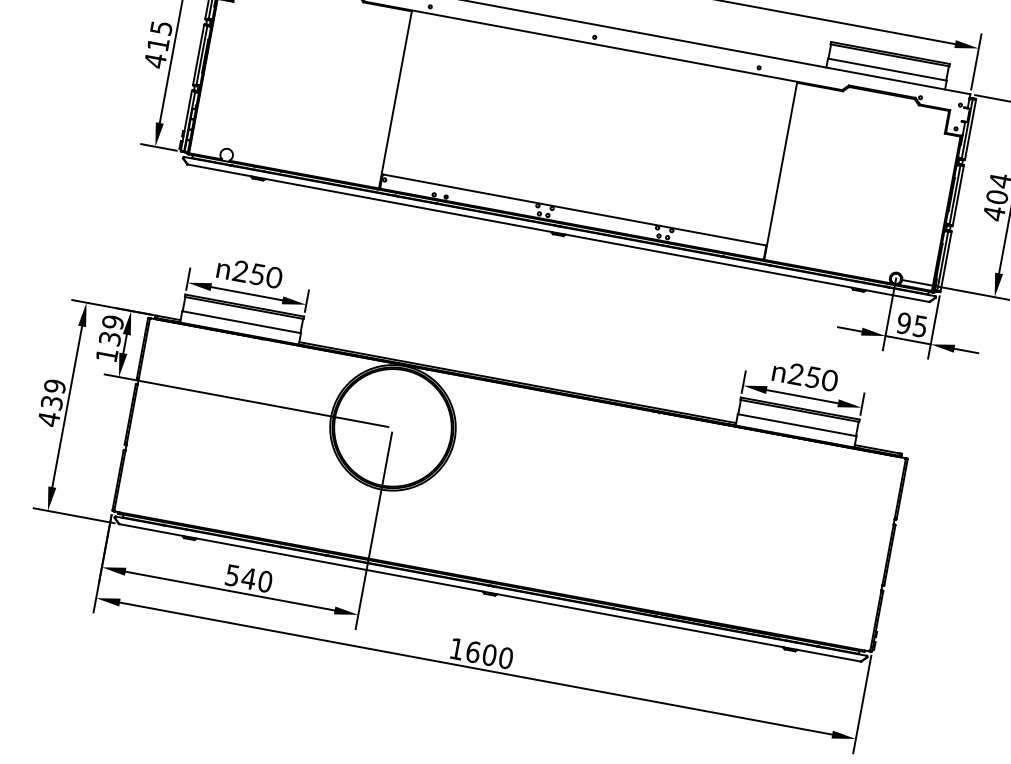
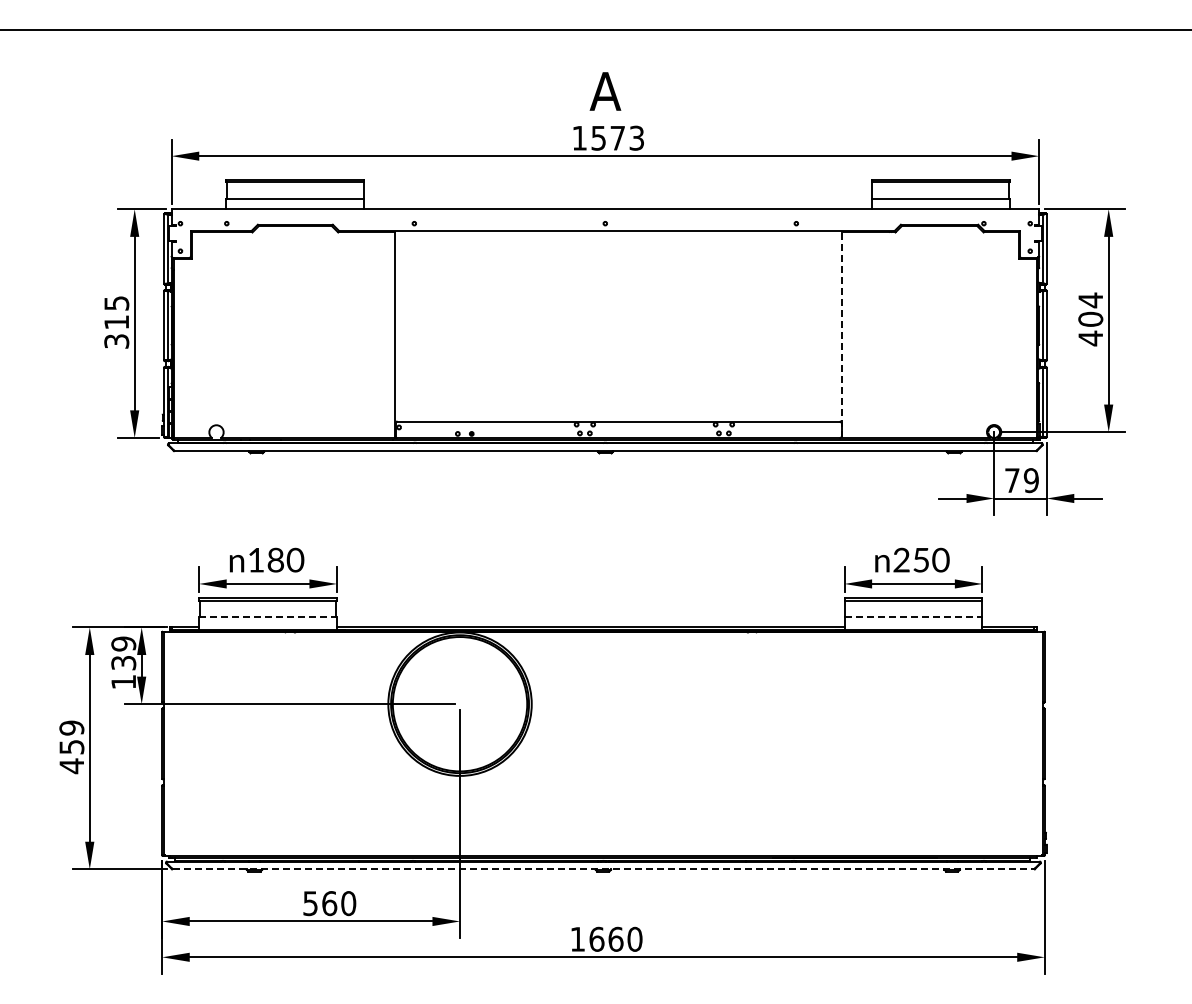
text: (155, 60) -> (116, 341), 415 -> 315
line: (780, 171) -> (842, 335), solid -> dashed
text: (249, 272) -> (266, 559), 250 -> 180
line: (241, 322) -> (268, 617), solid -> dashed
text: (911, 324) -> (1021, 480), 95 -> 79
text: (51, 402) -> (71, 746), 439 -> 459
line: (797, 425) -> (913, 617), solid -> dashed
text: (248, 578) -> (329, 903), 540 -> 560
line: (490, 593) -> (603, 869), solid -> dashed
text: (489, 654) -> (615, 938), 1600 -> 1660

